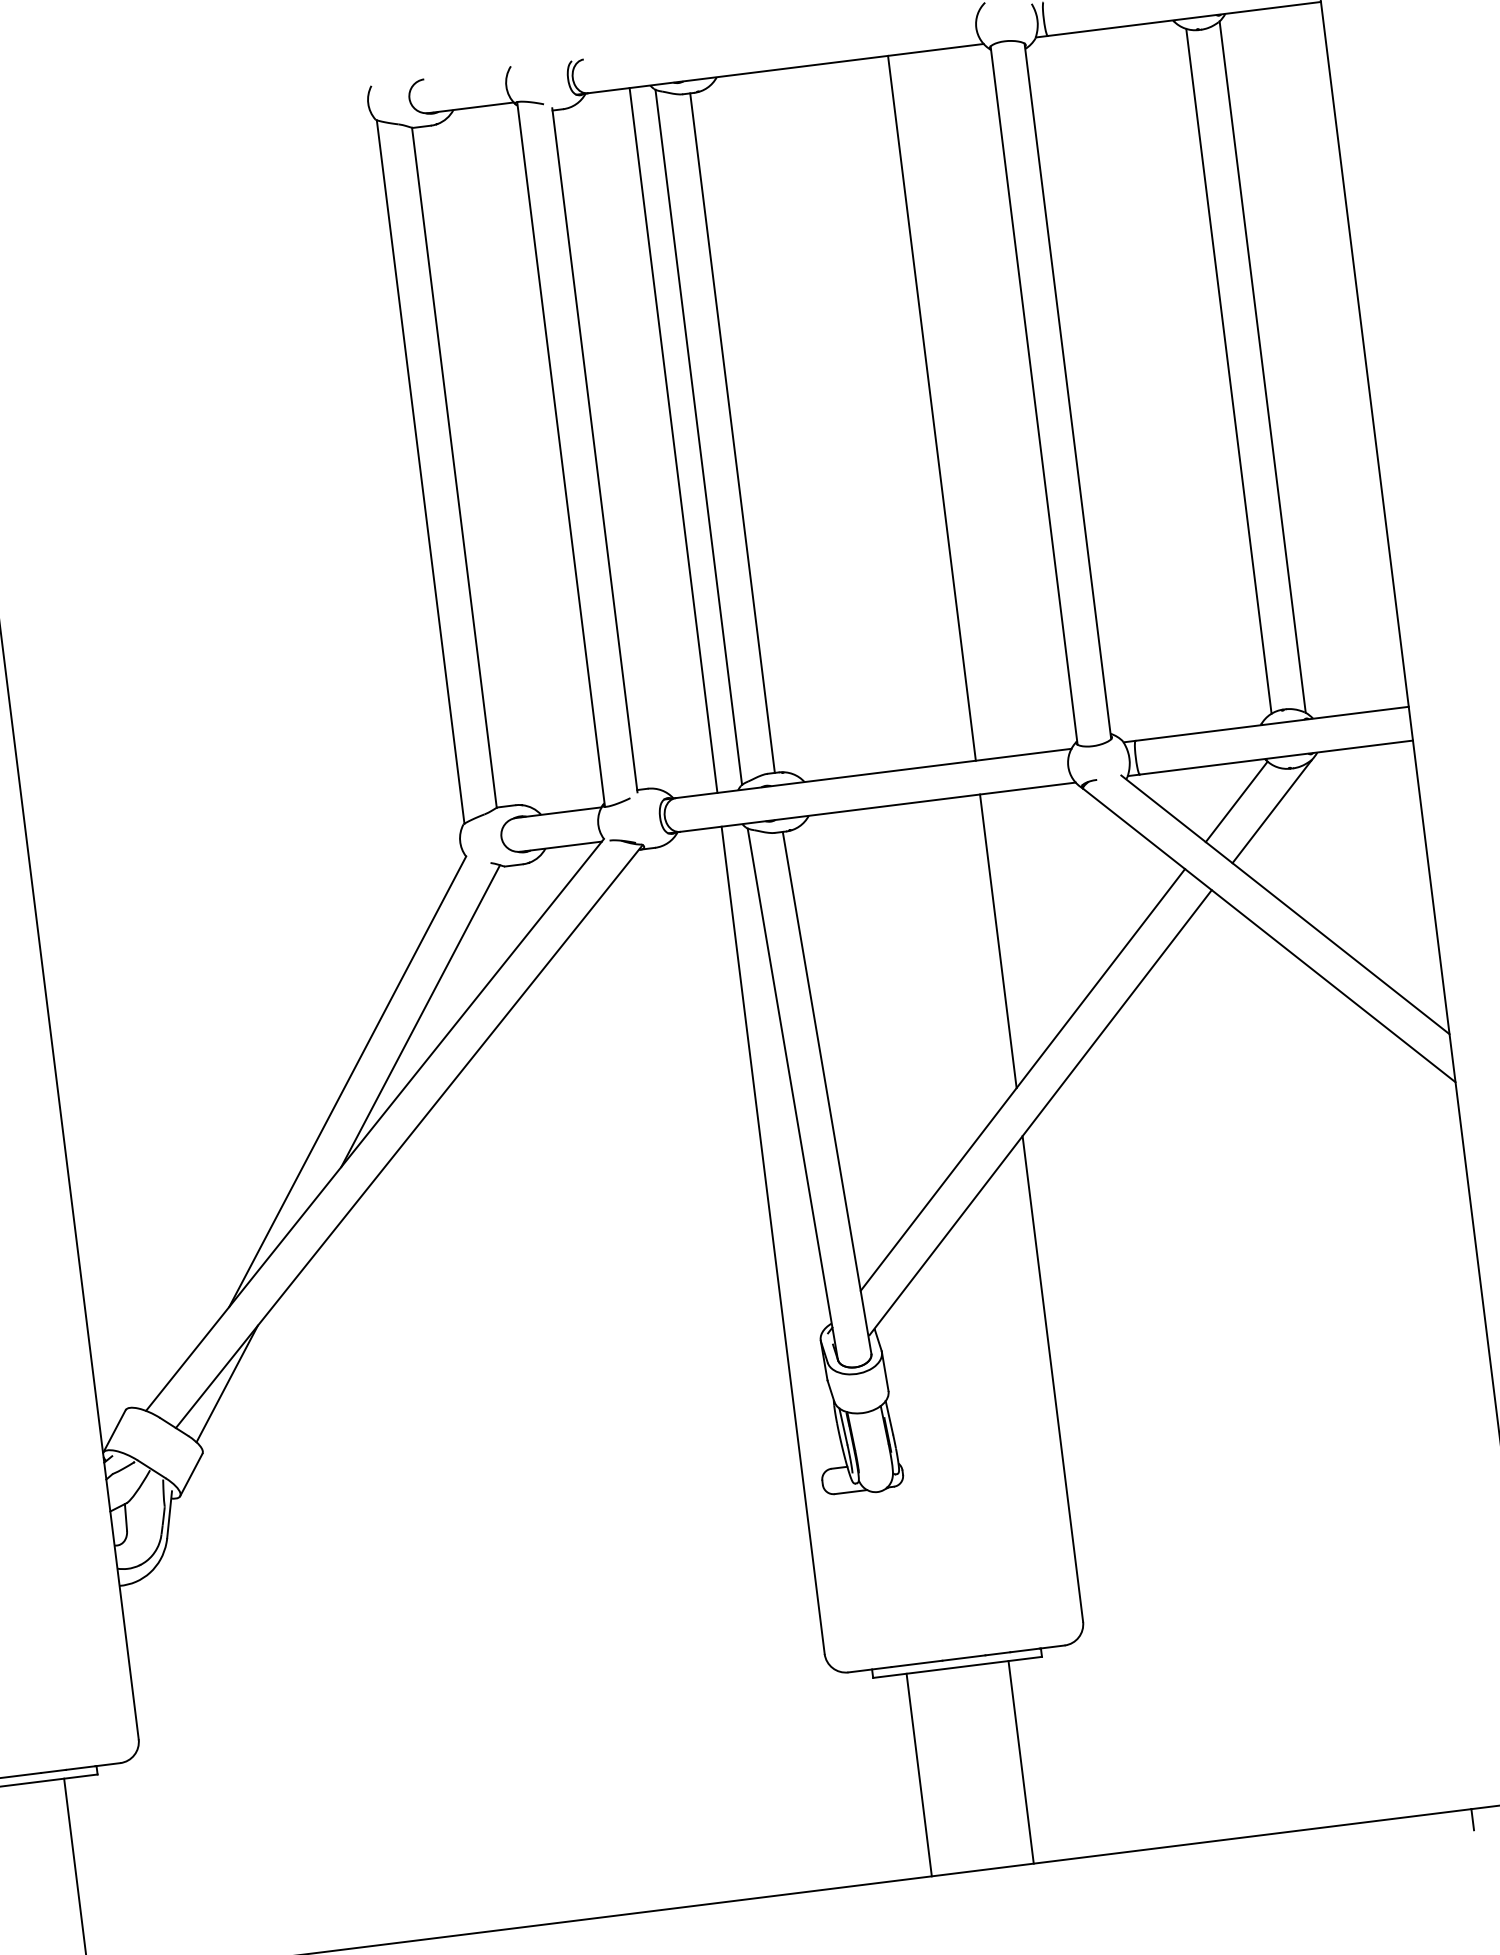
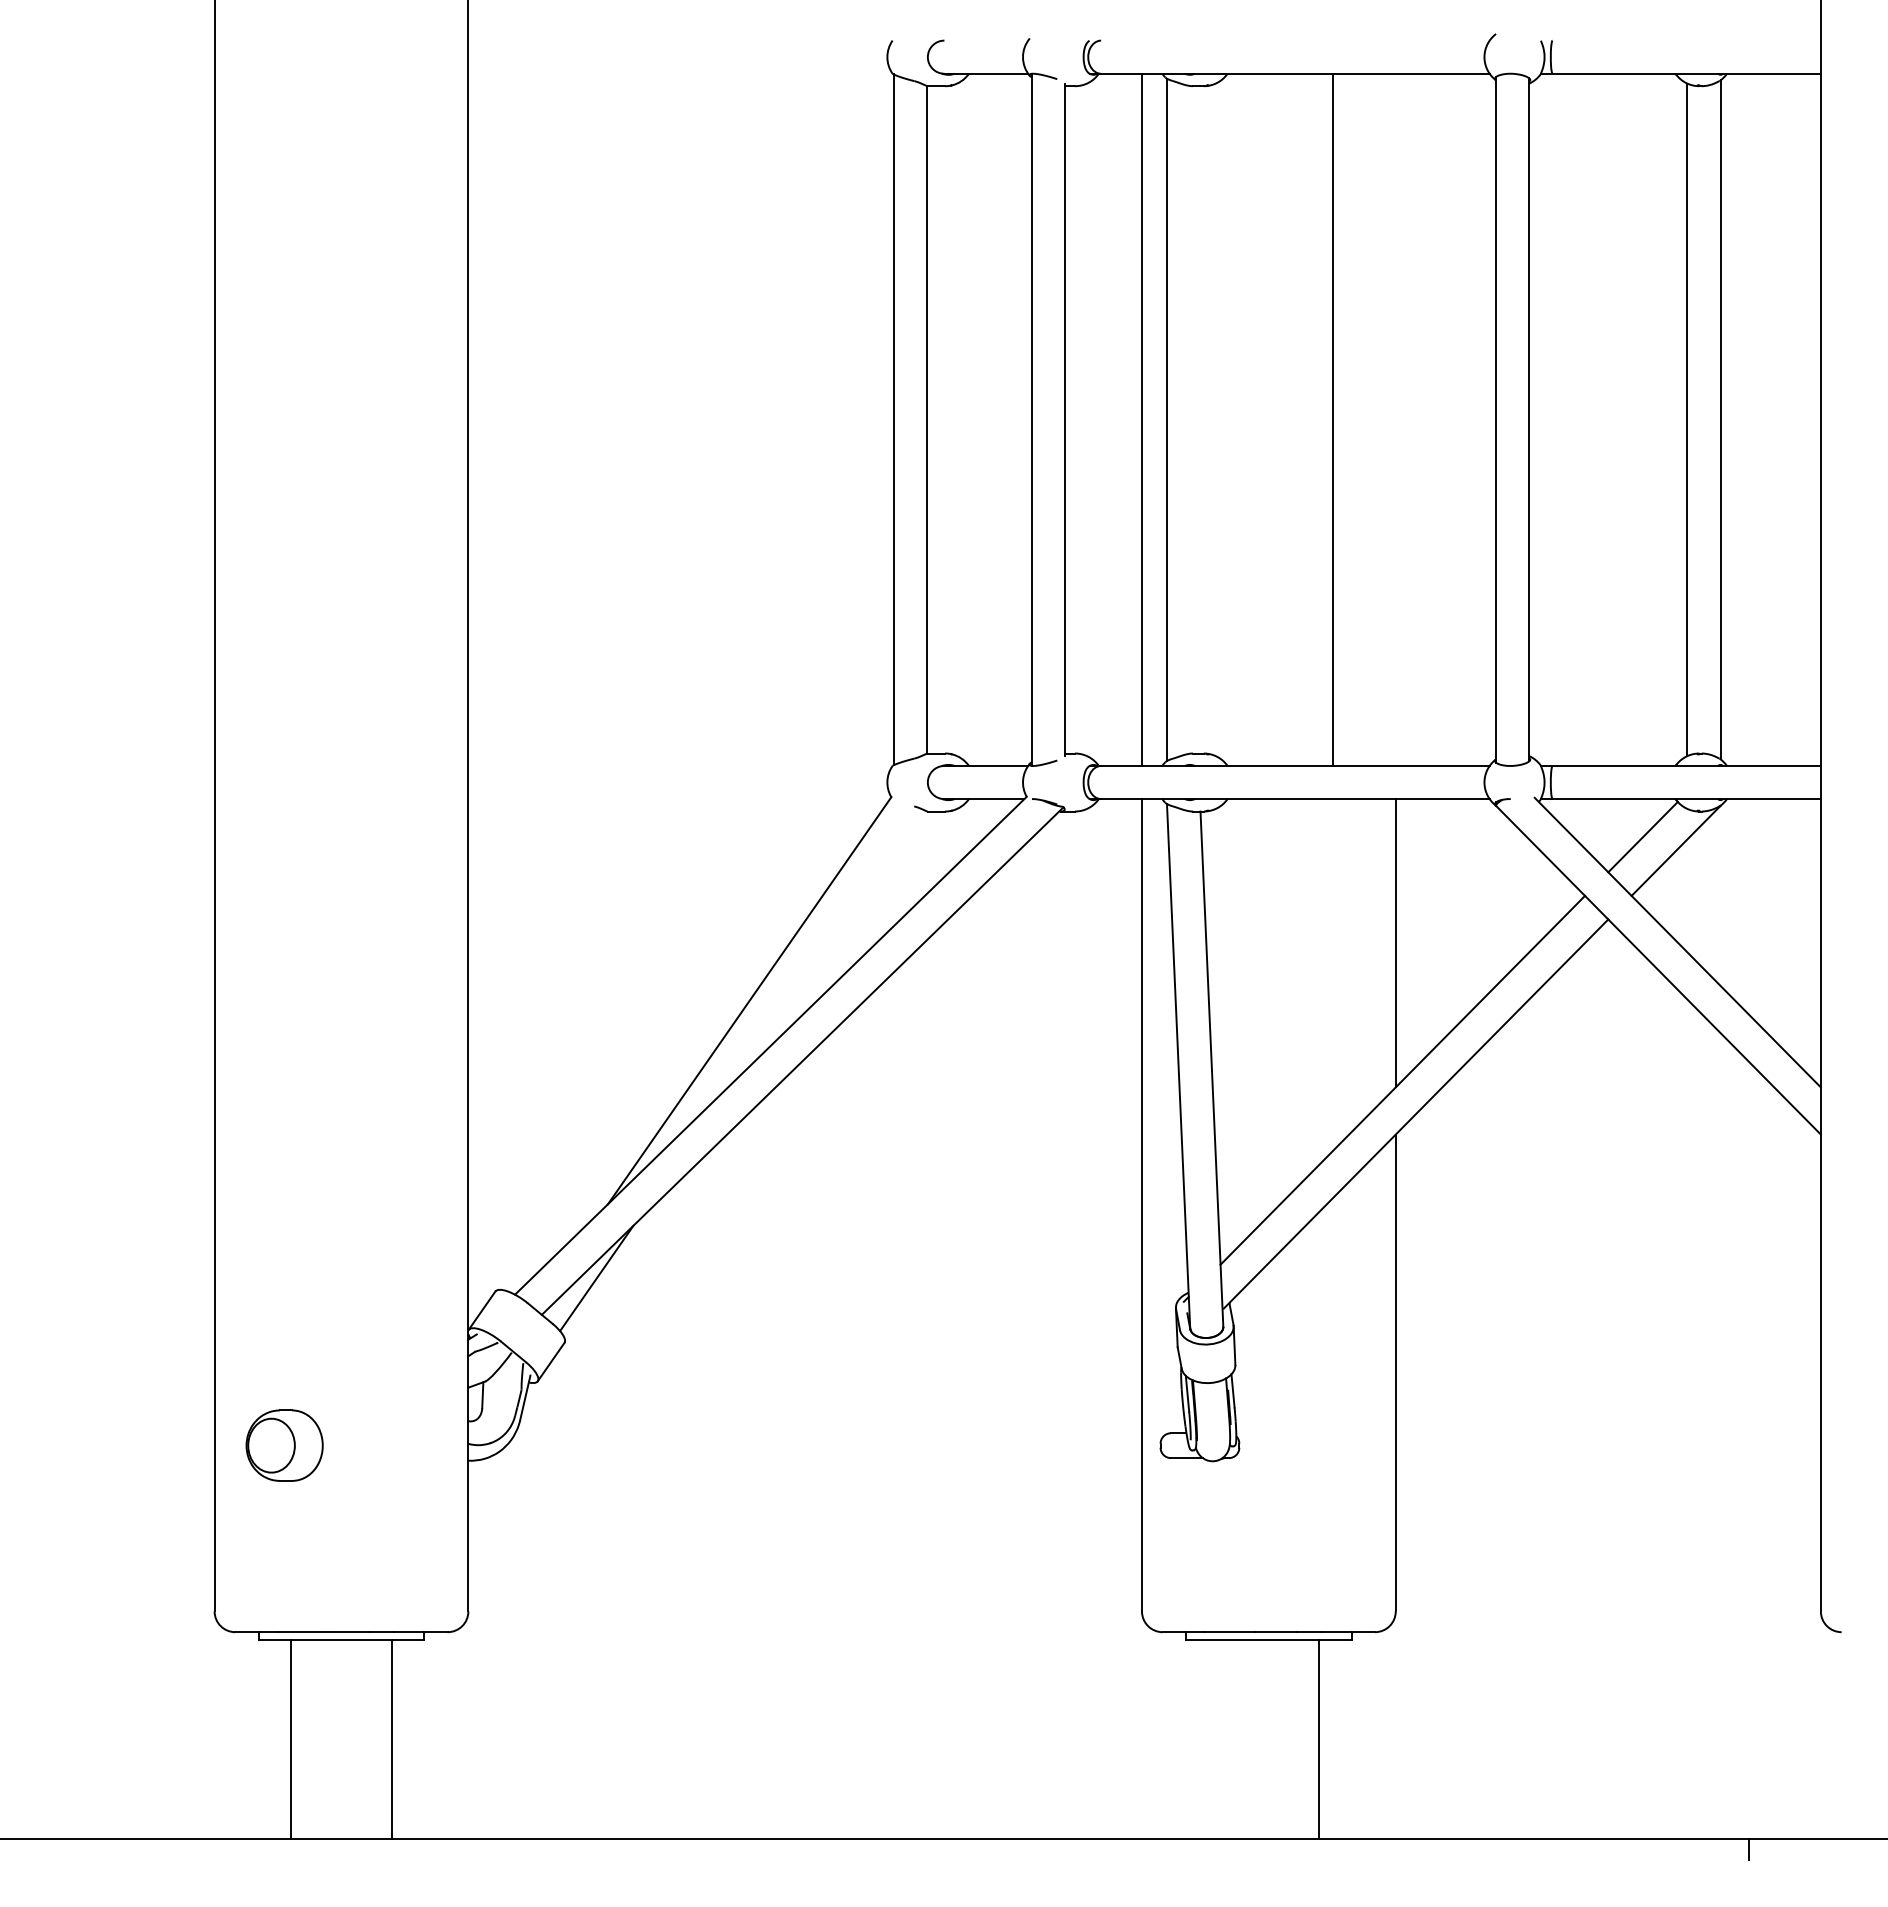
line: (931, 407) -> (1332, 419), moved
line: (732, 432) -> (1199, 419), removed
line: (420, 1015) -> (828, 945), removed
line: (918, 1774) -> (1218, 1739), removed

